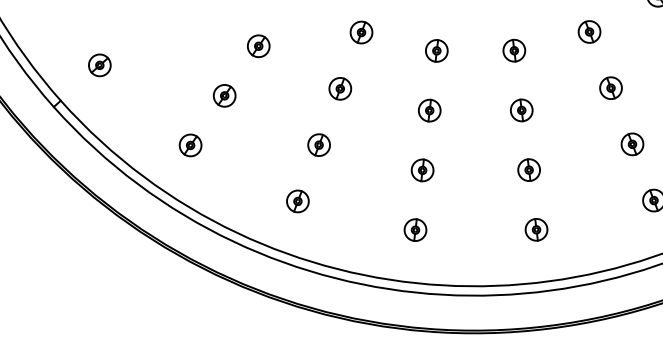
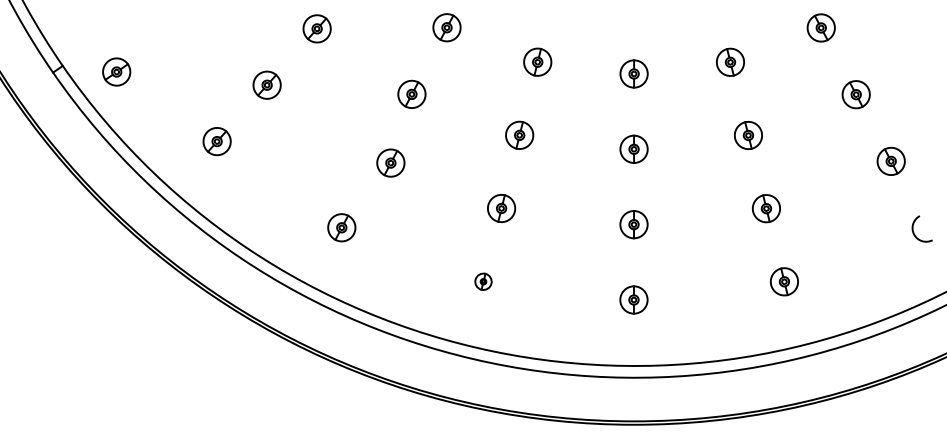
part: (99, 64) -> (116, 71), moved
part: (318, 144) -> (390, 162), moved
part: (415, 230) -> (483, 281), size x0.6

